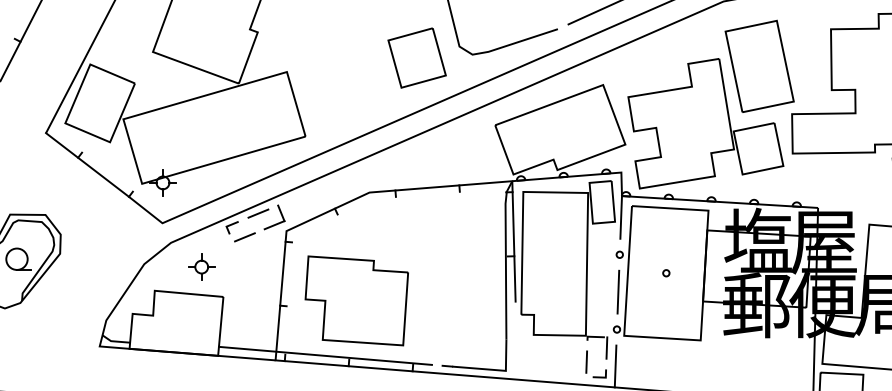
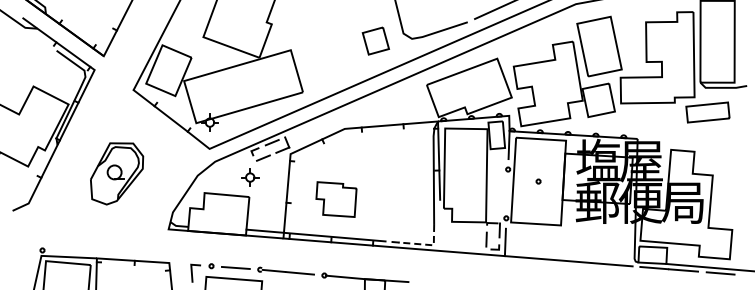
part: (416, 57) -> (375, 40), size x0.7
part: (202, 266) -> (250, 177), moved
line: (617, 291) -> (506, 193), removed
part: (356, 300) -> (336, 199), size x0.6
line: (496, 369) -> (427, 244), solid -> dashed

